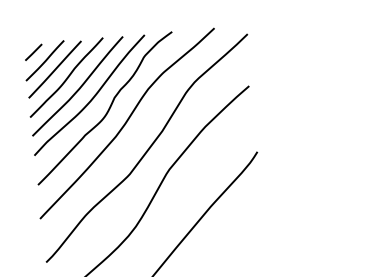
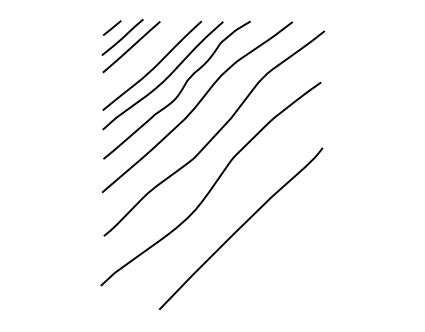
curve: (66, 77) -> (142, 56), removed

